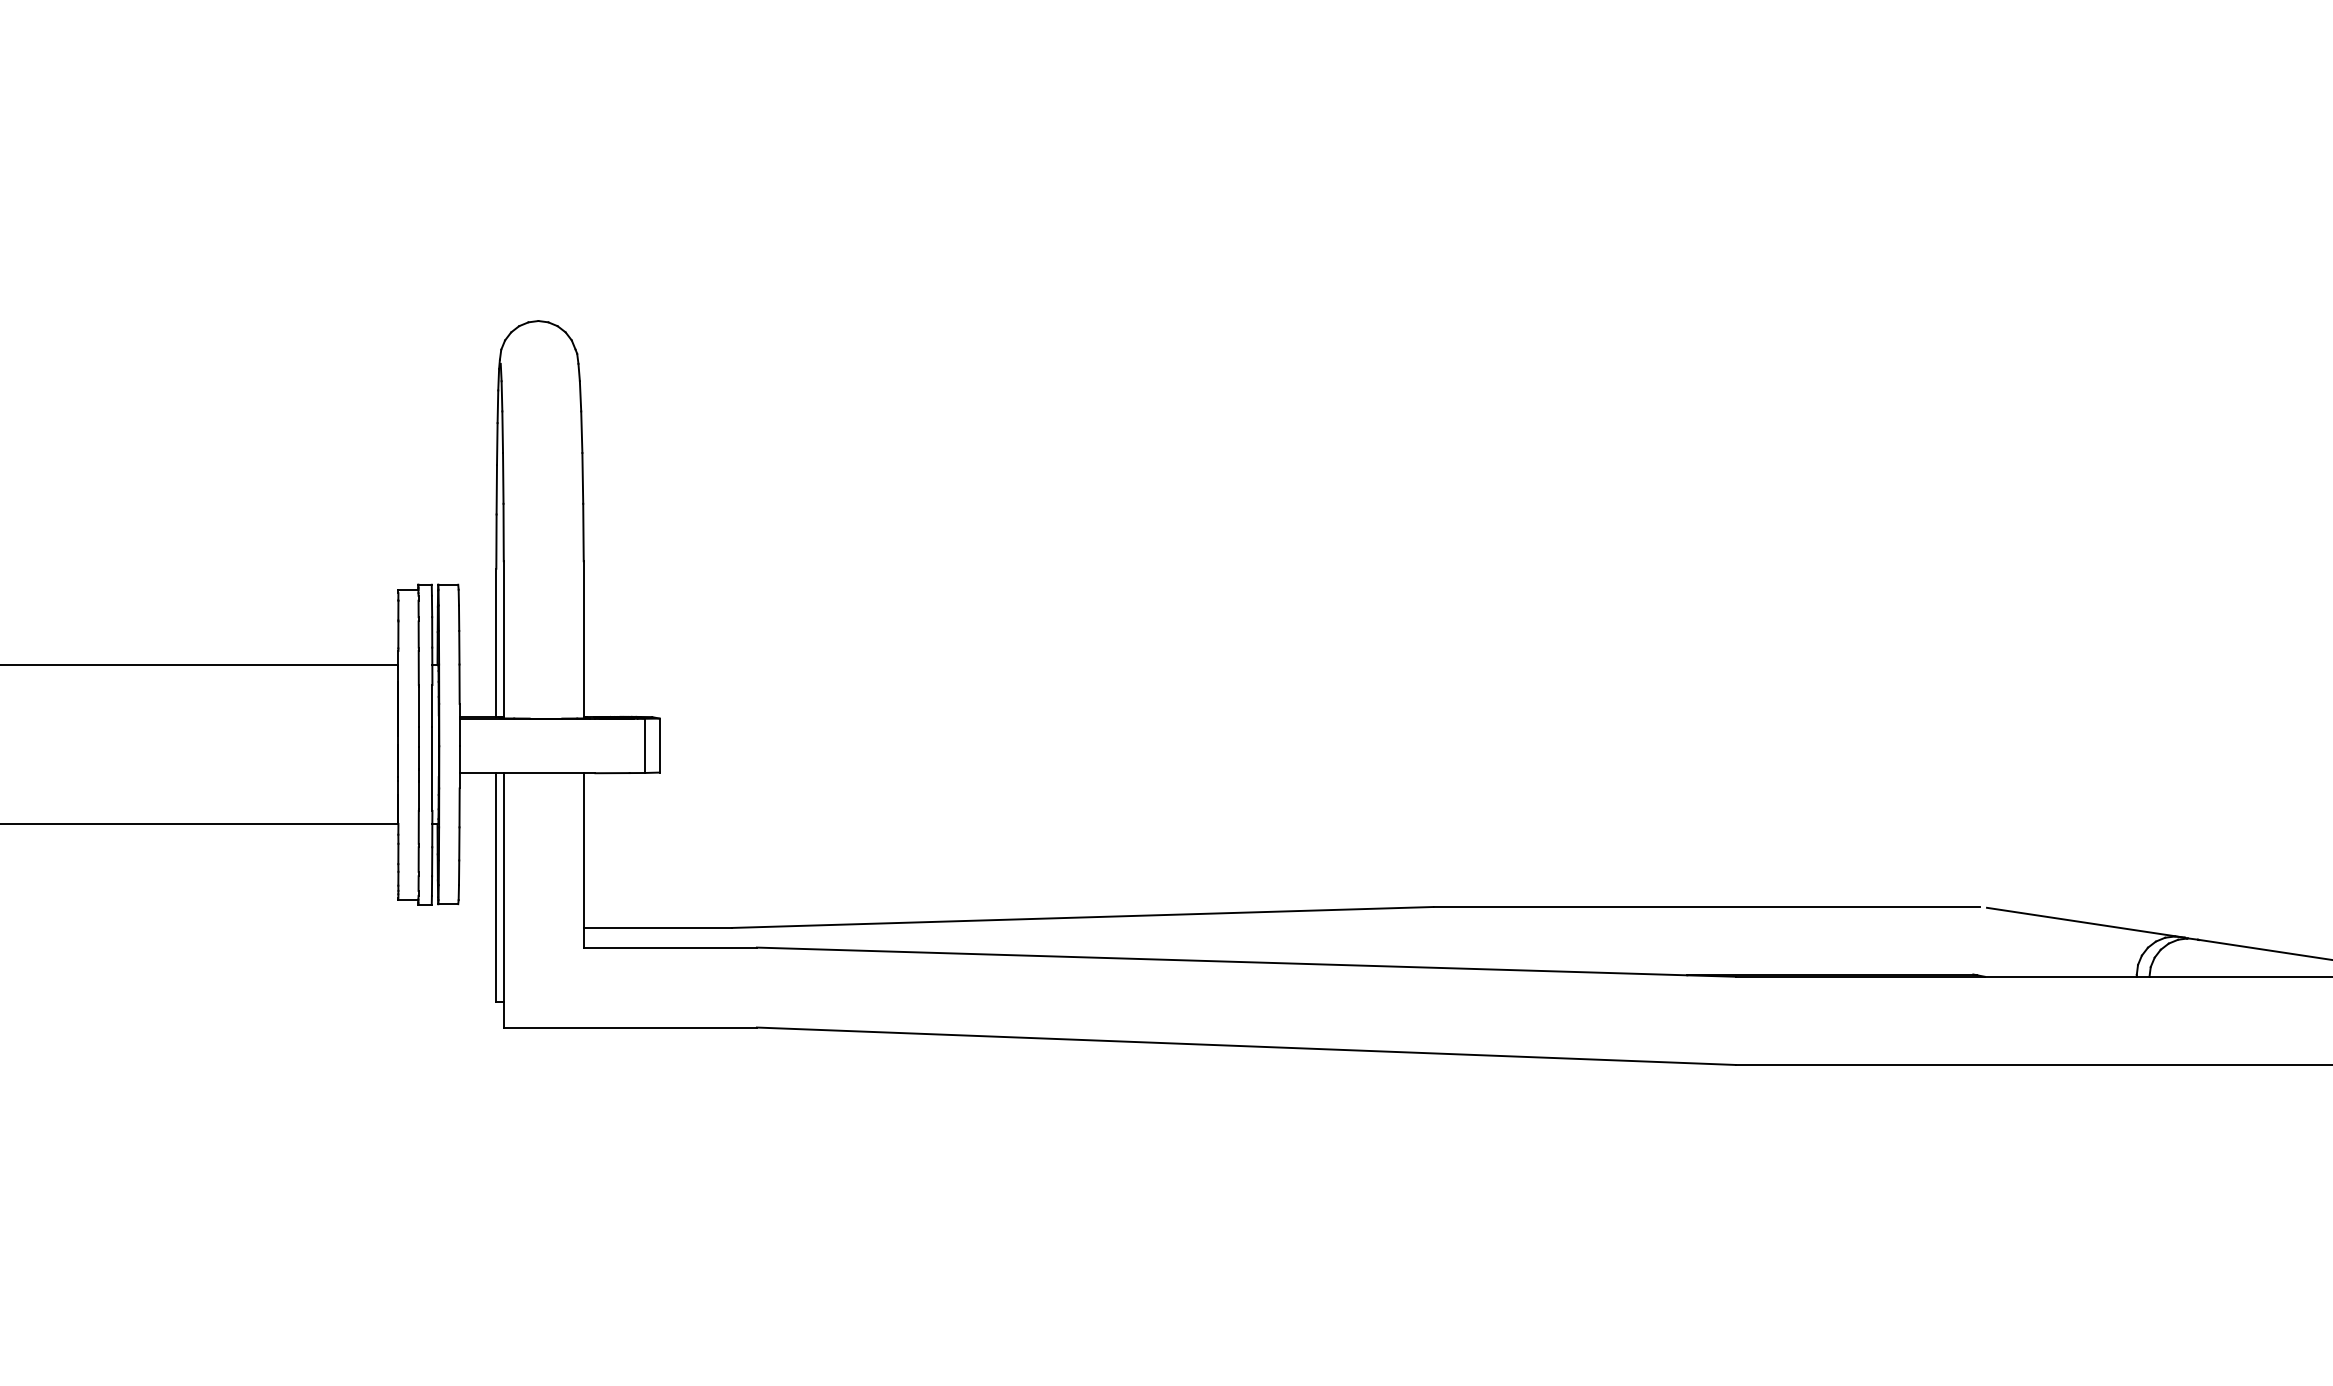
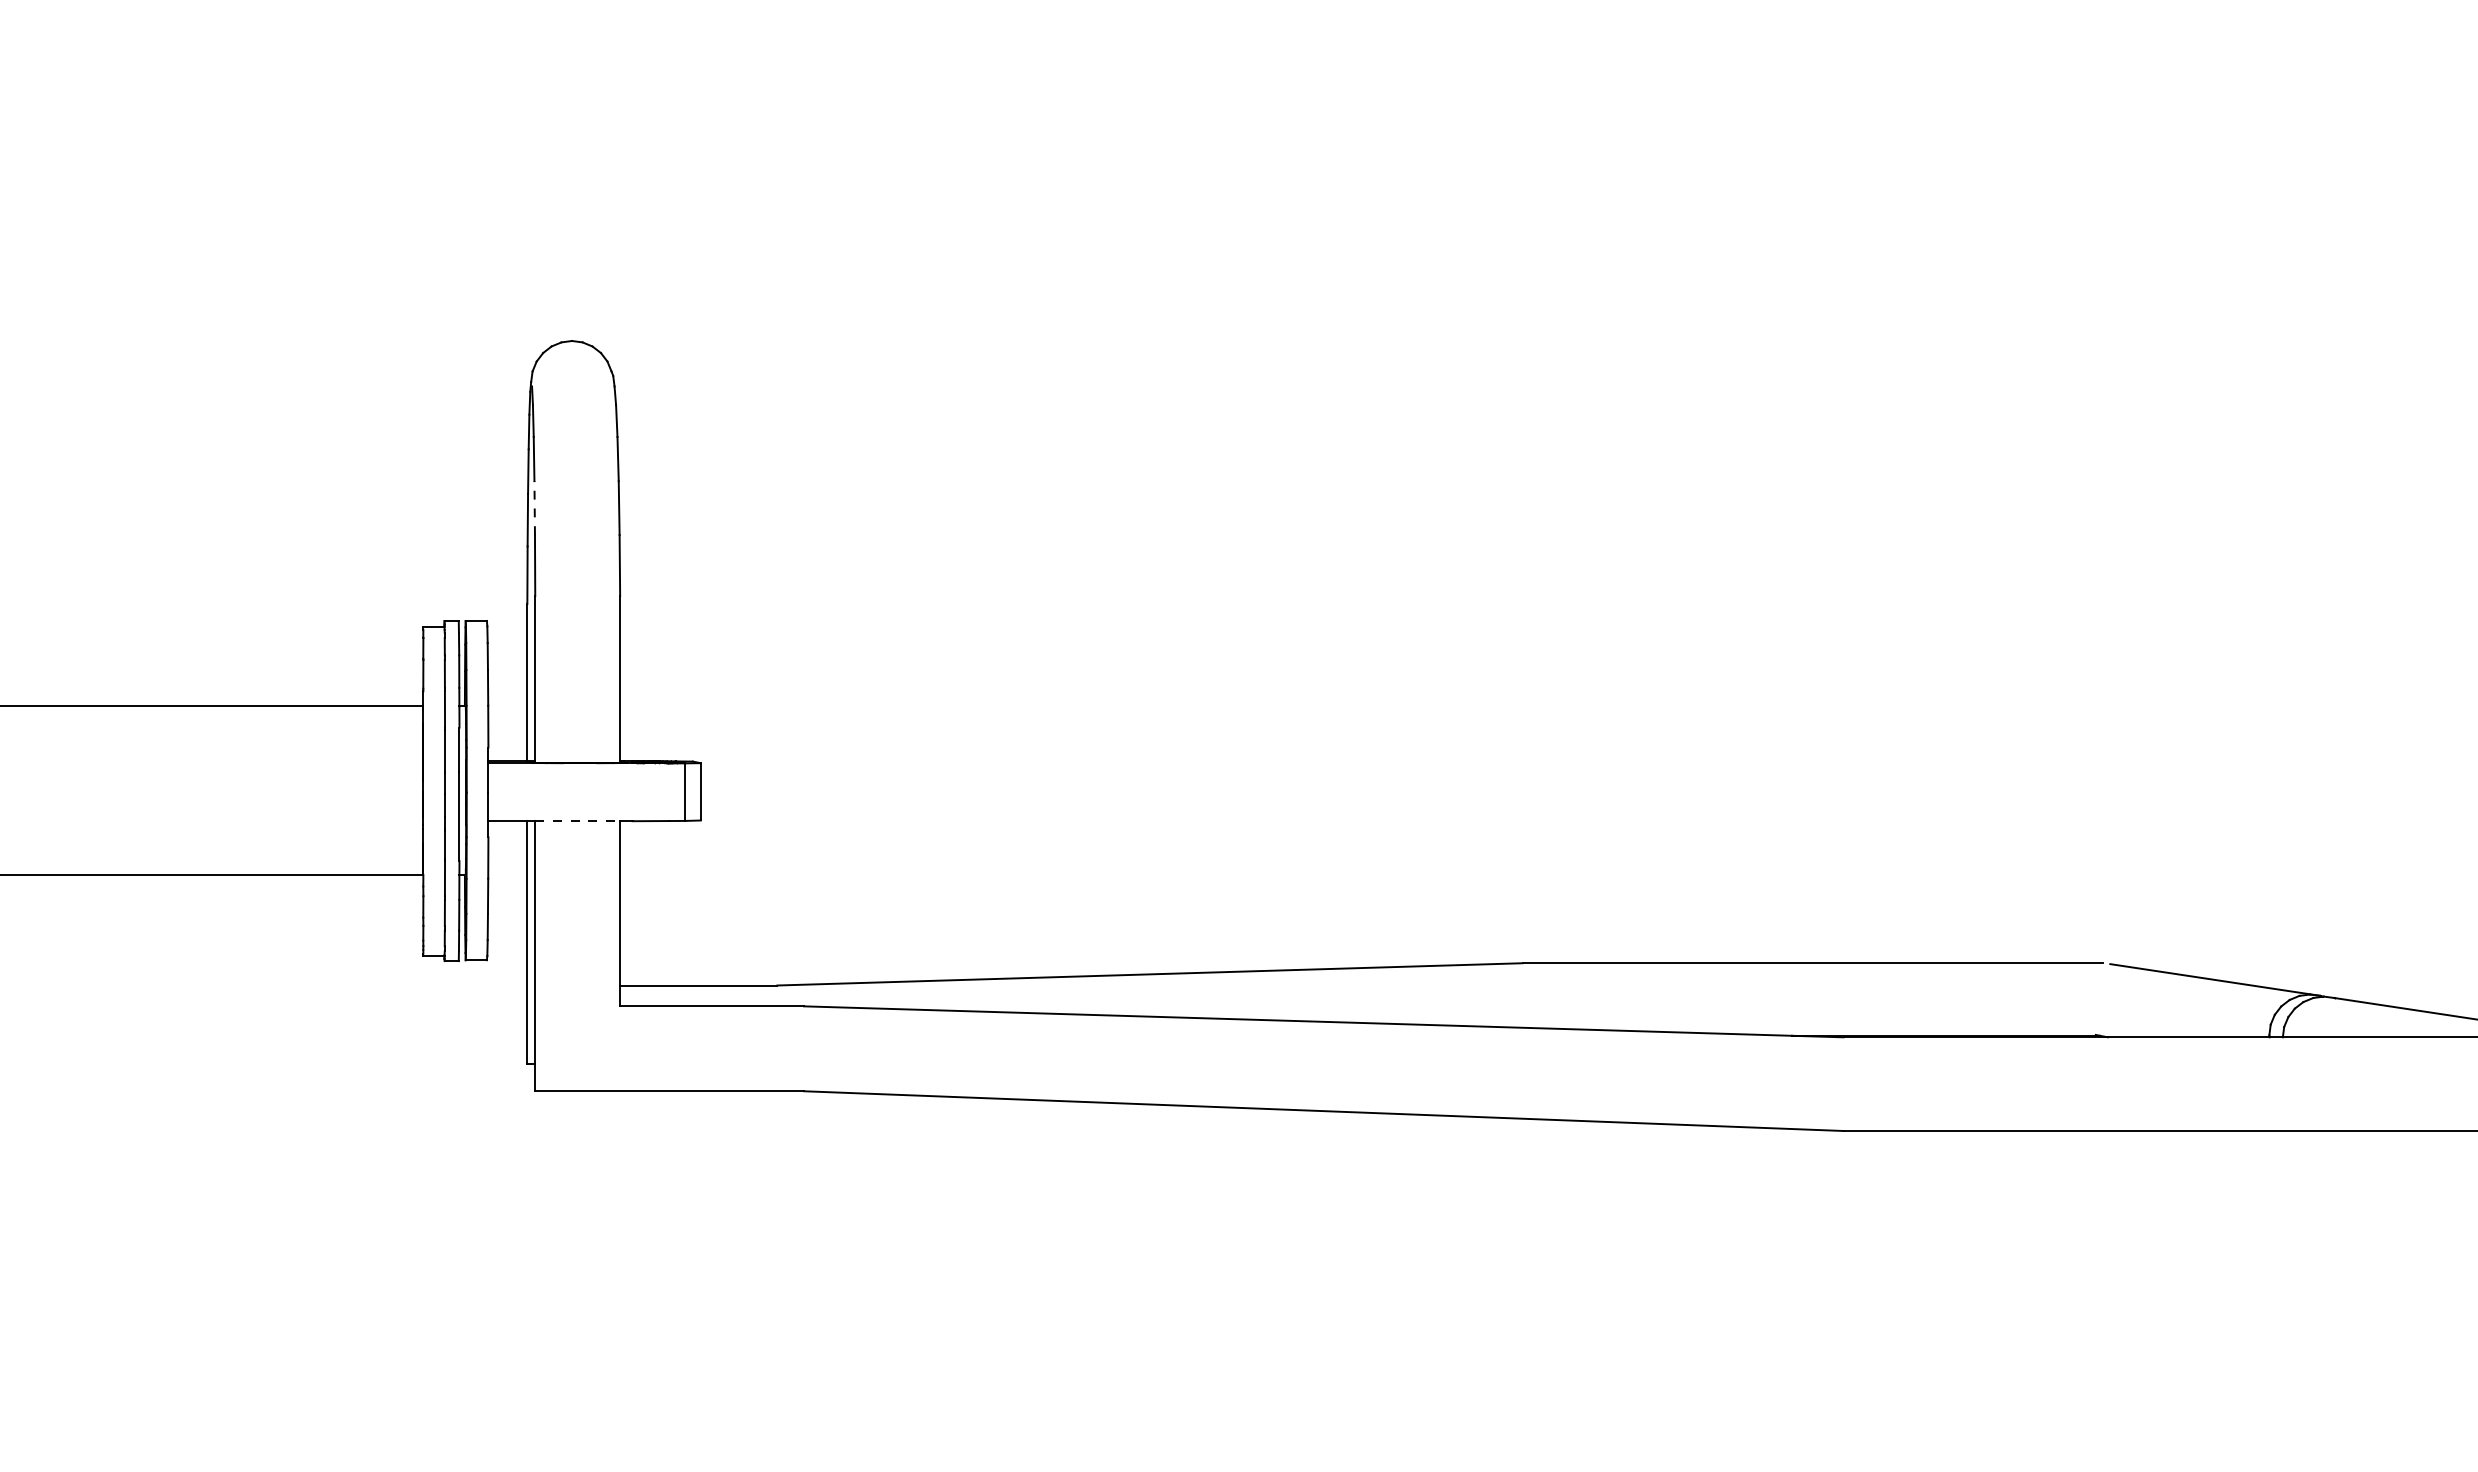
line: (503, 478) -> (534, 508), solid -> dashed
line: (544, 773) -> (578, 821), solid -> dashed

